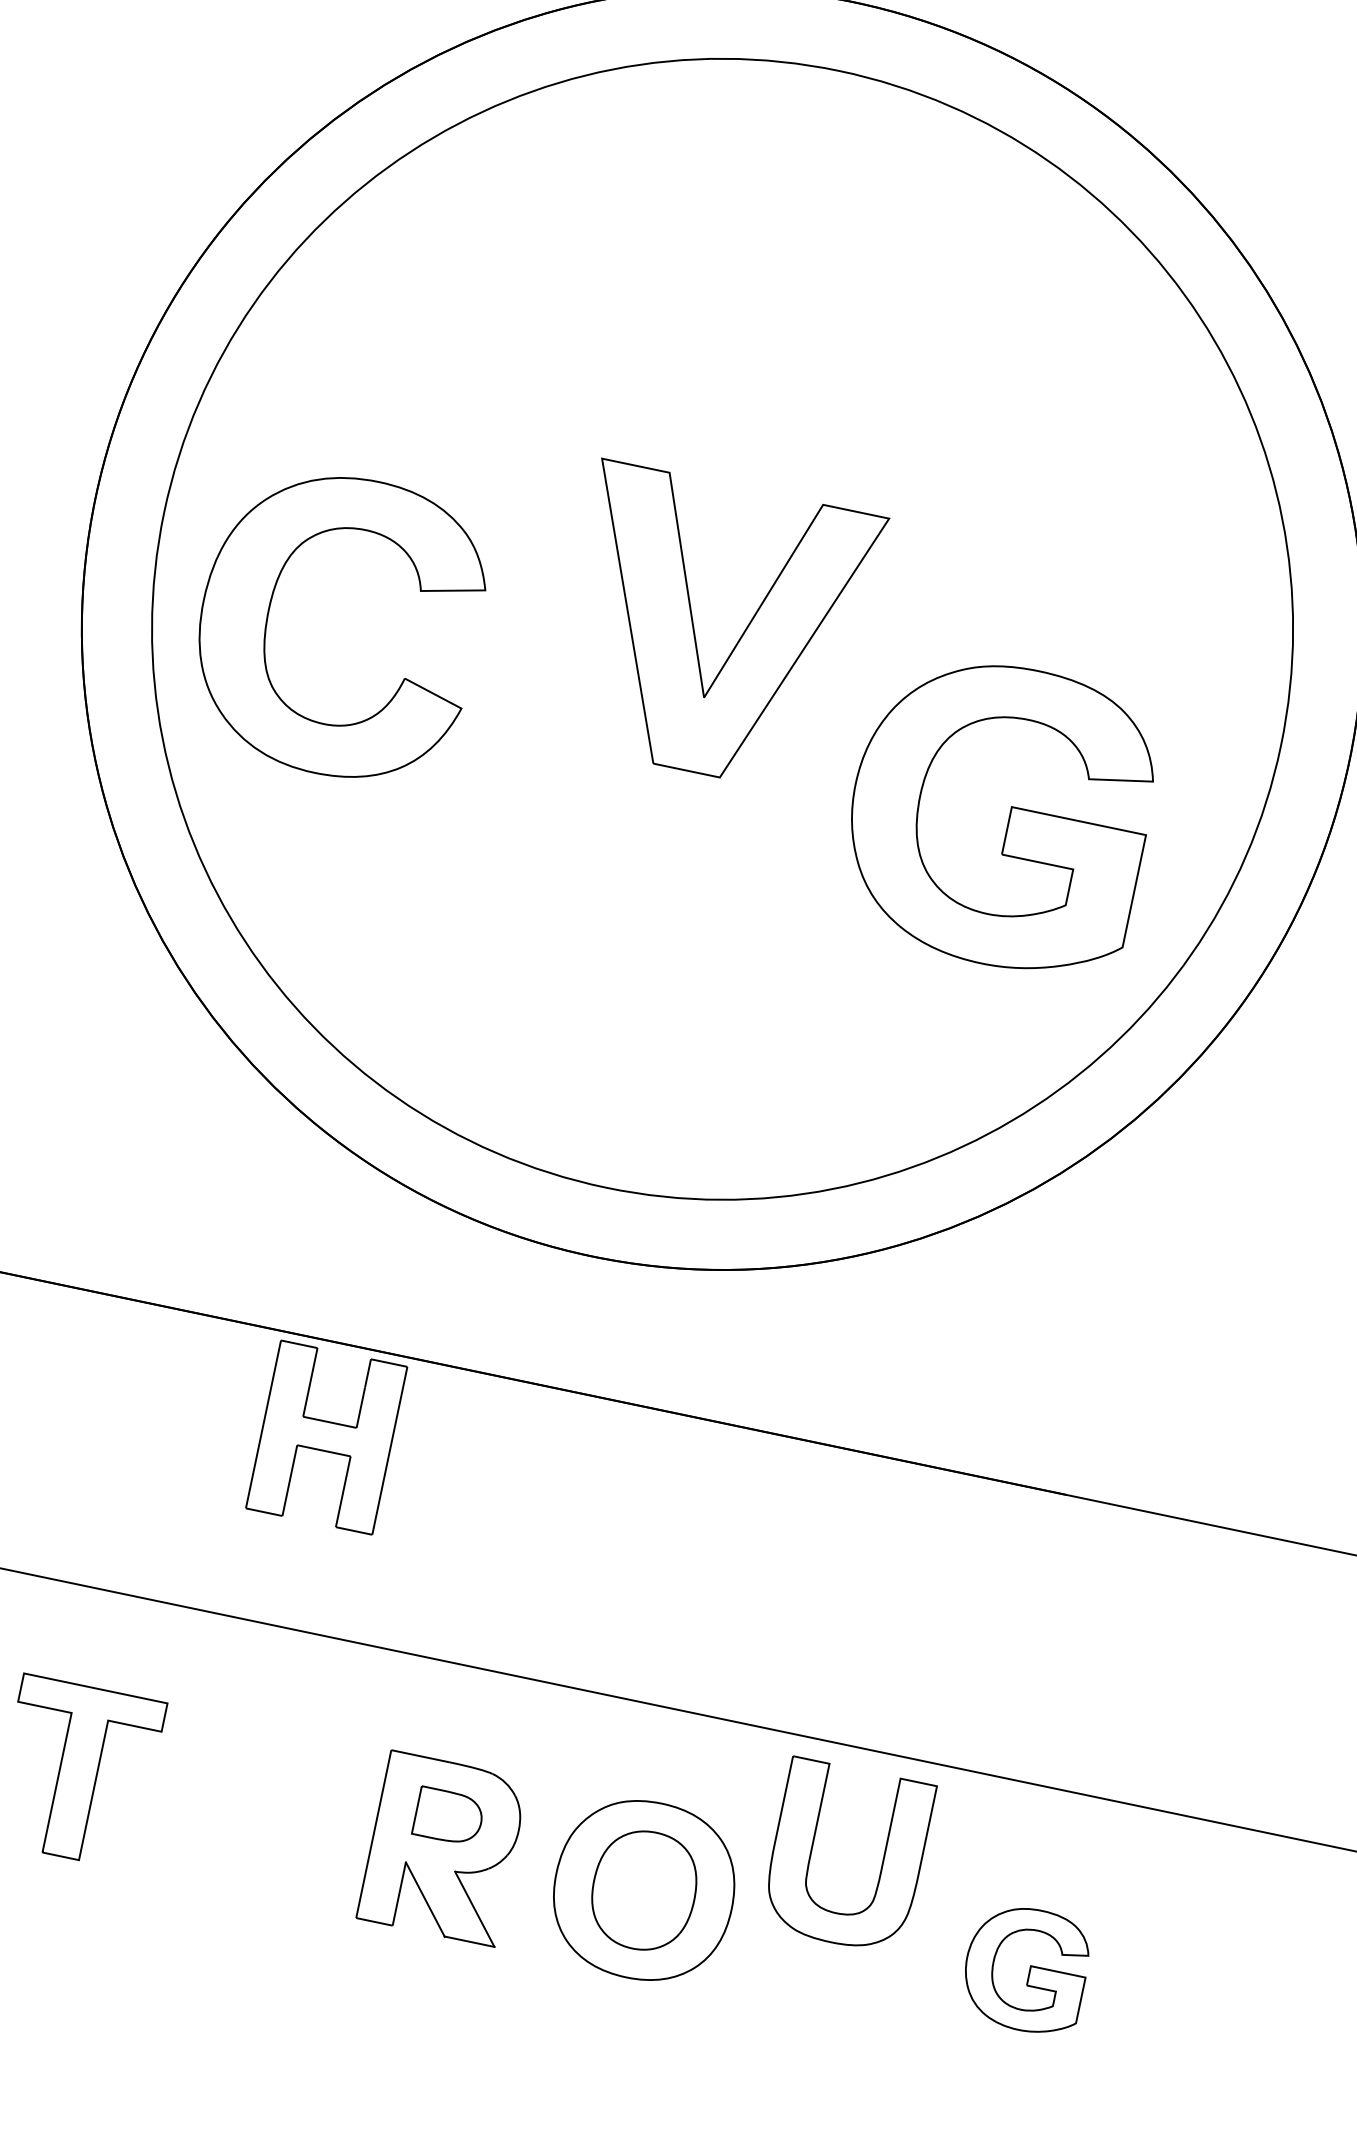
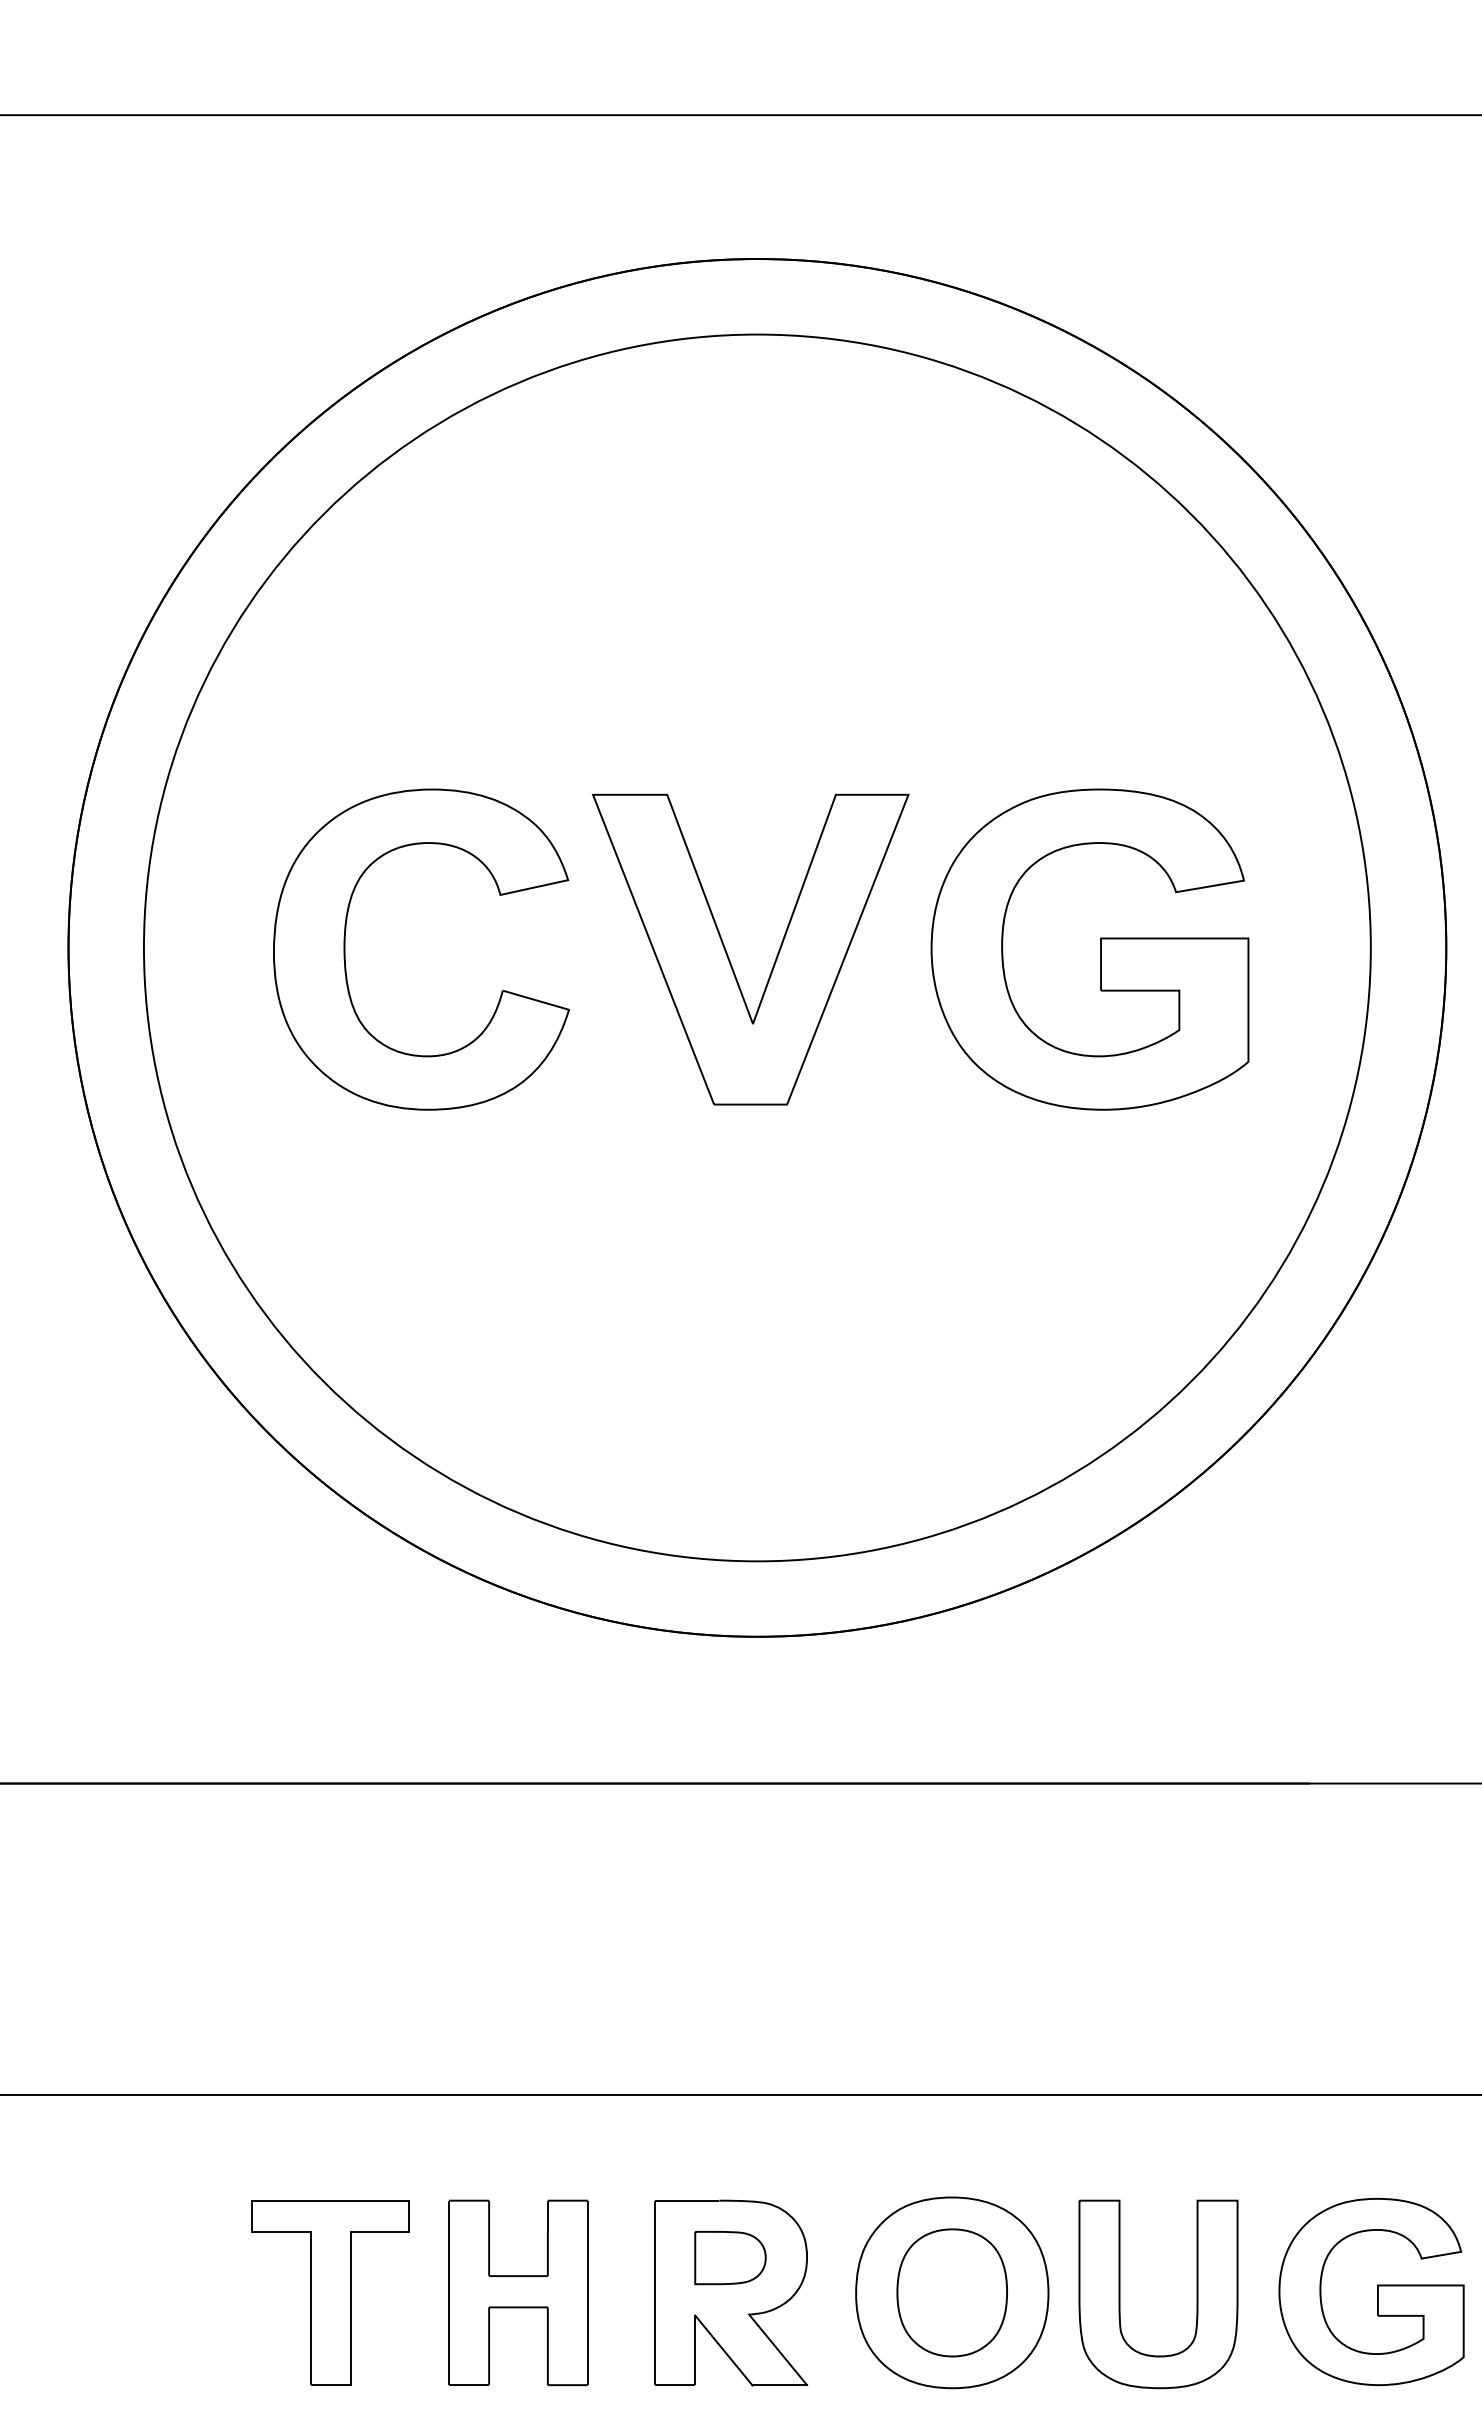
part: (269, 611) -> (345, 949), moved
part: (1009, 817) -> (1100, 949), moved
part: (326, 1437) -> (518, 2292), moved
part: (812, 1849) -> (1120, 2294), moved
part: (1026, 1969) -> (1371, 2291), size x1.43

